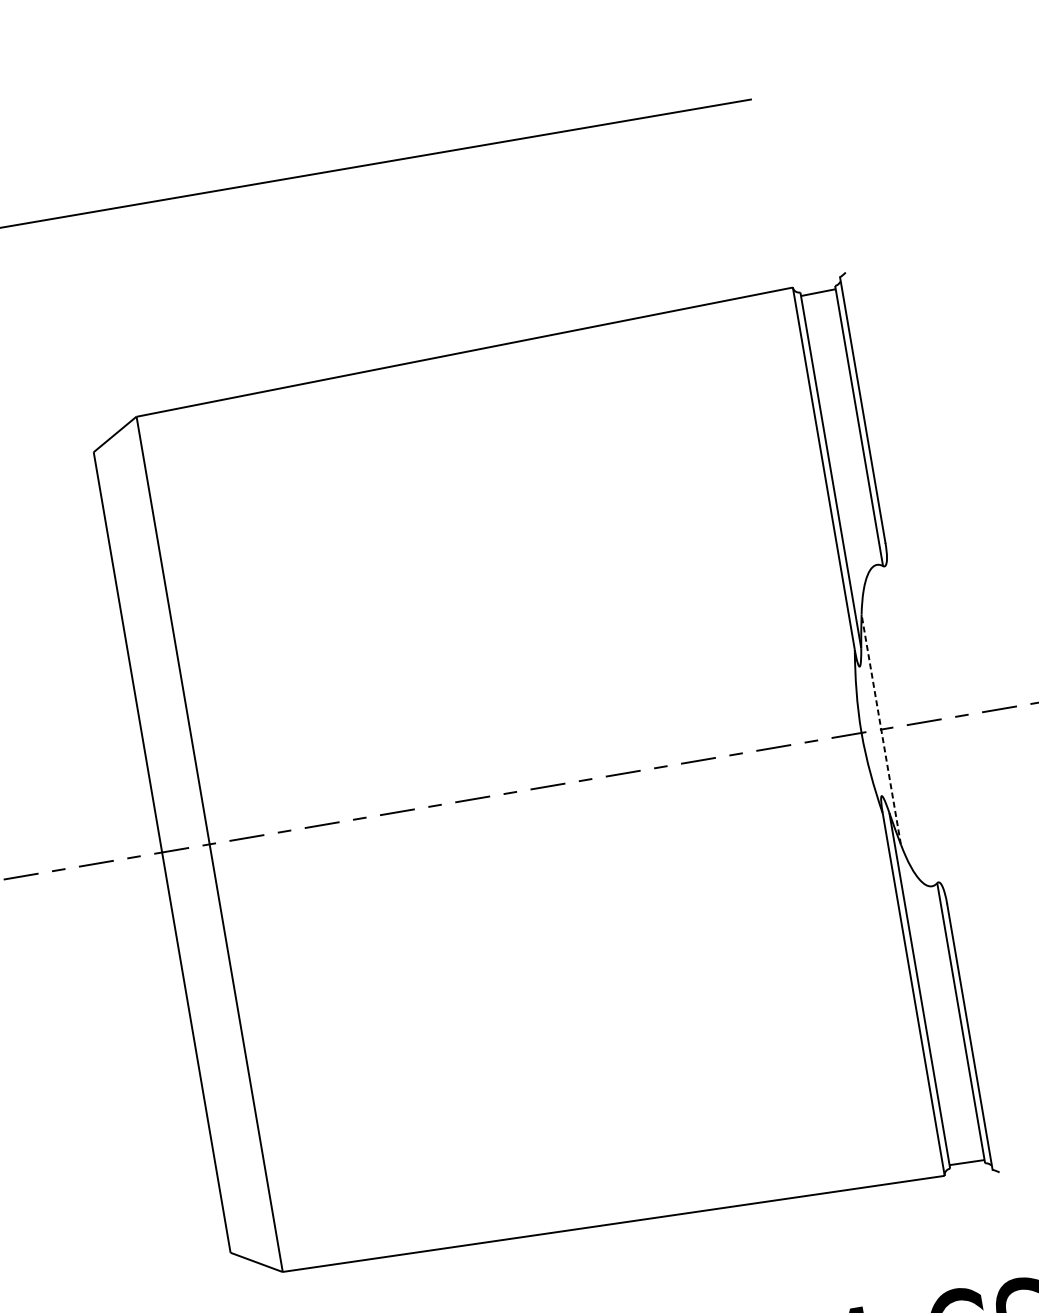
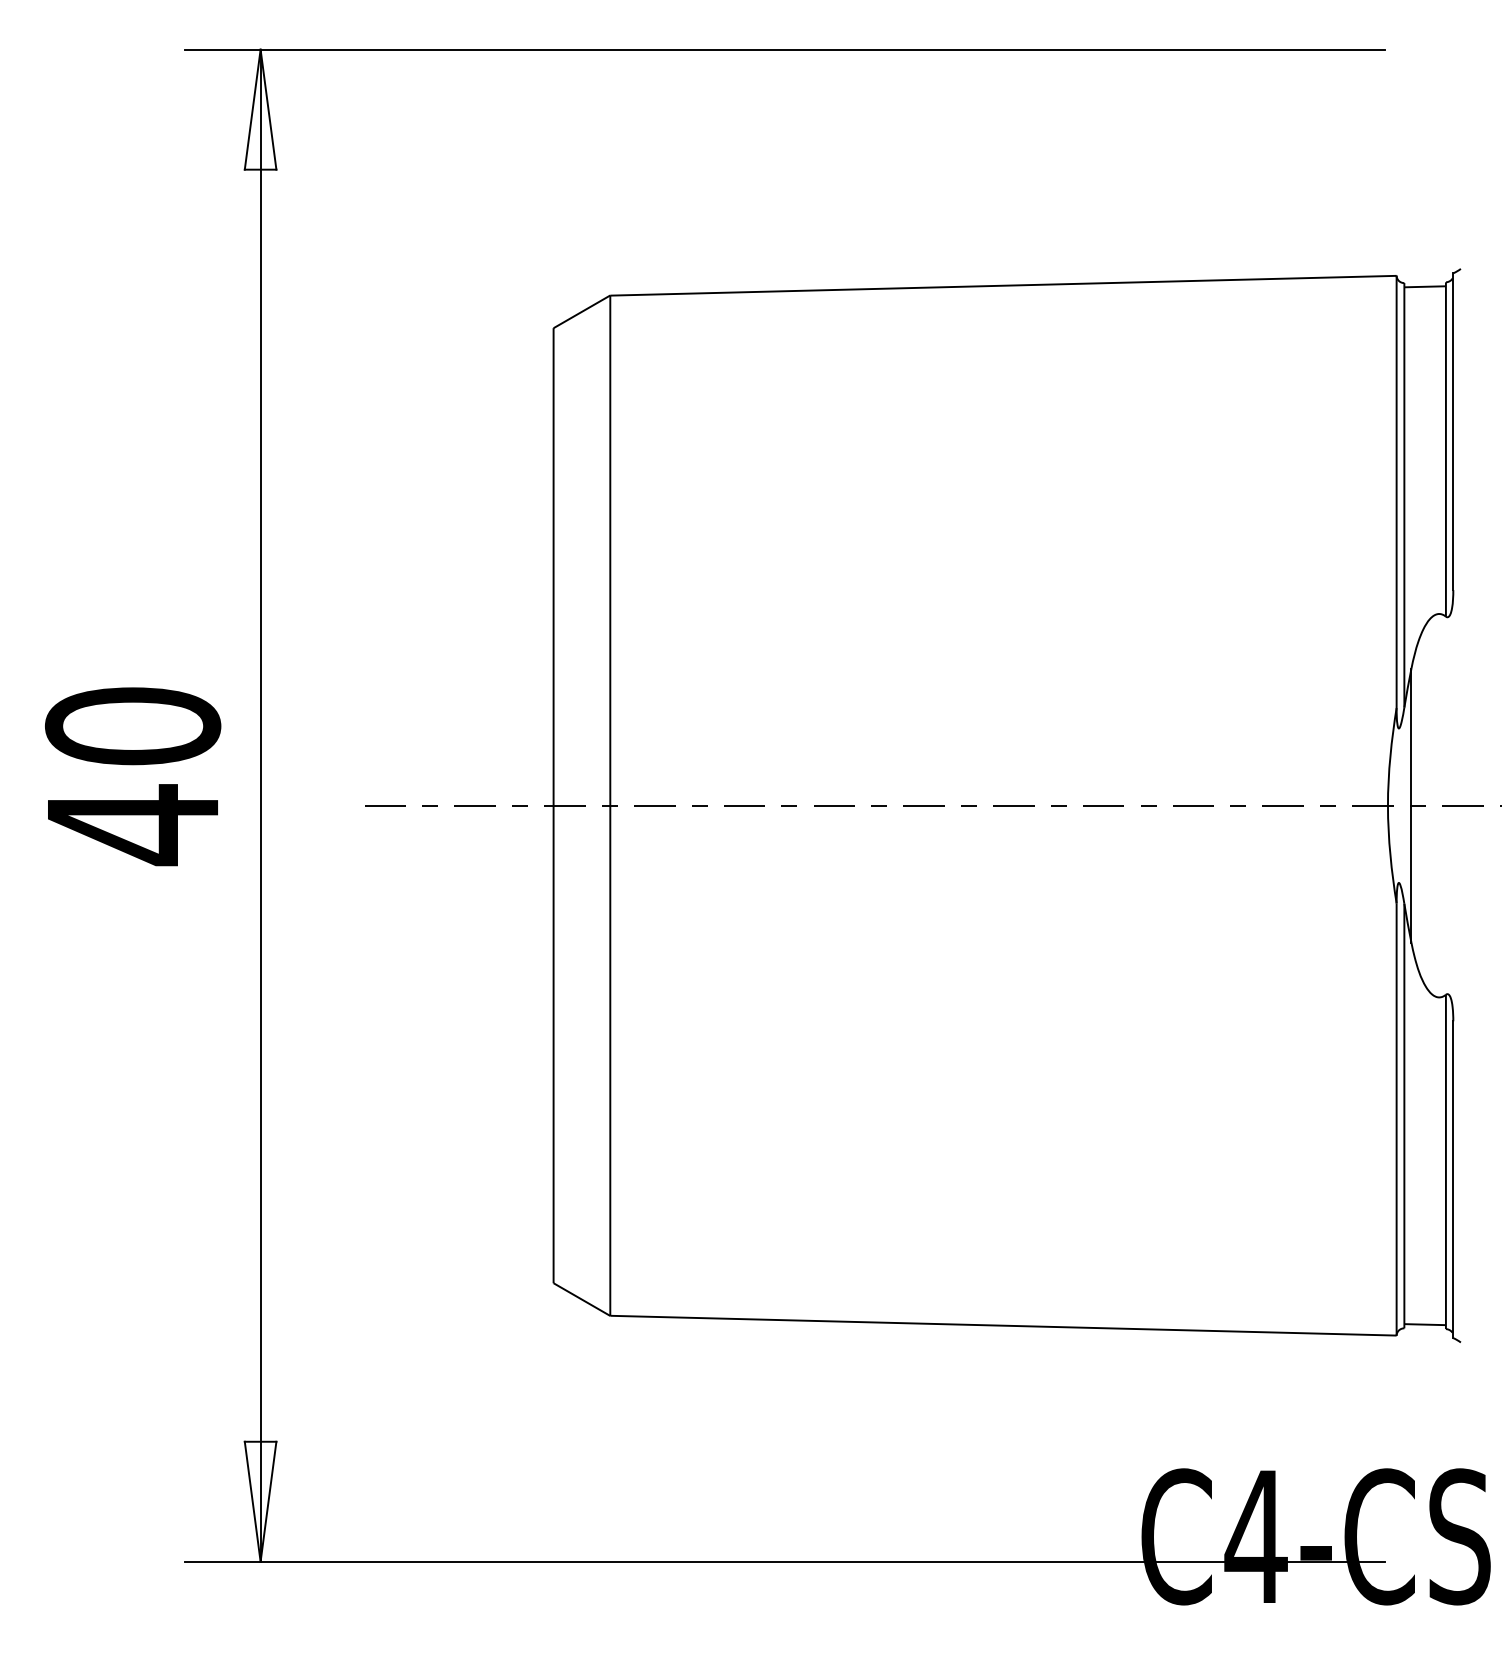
line: (881, 729) -> (1411, 805), dashed -> solid

